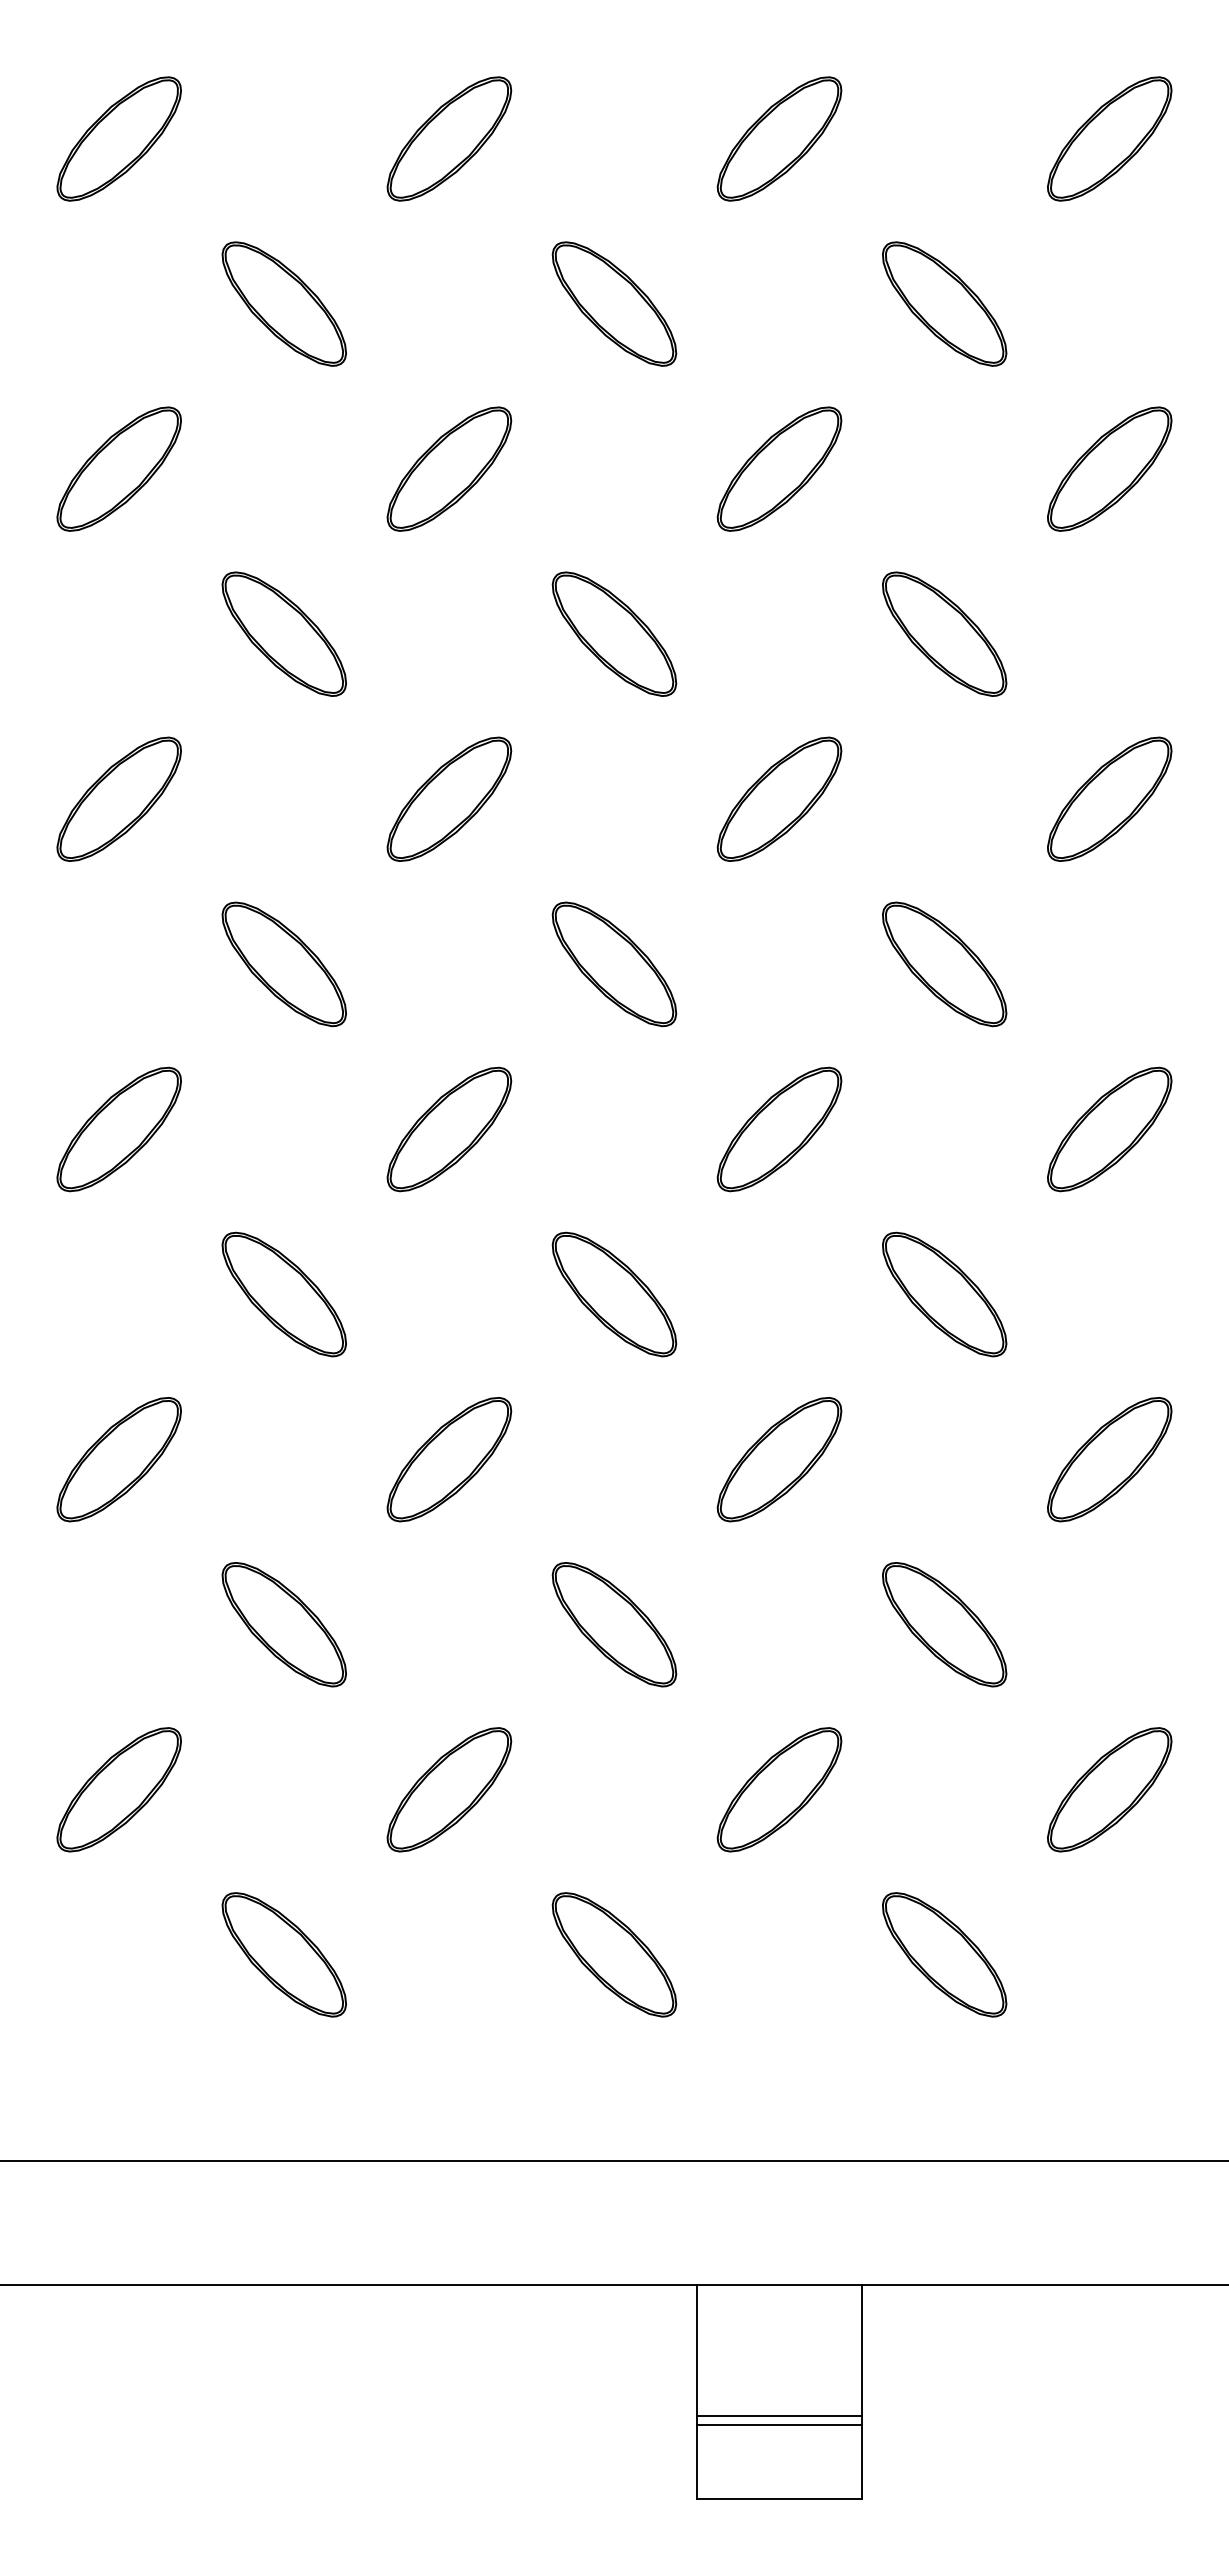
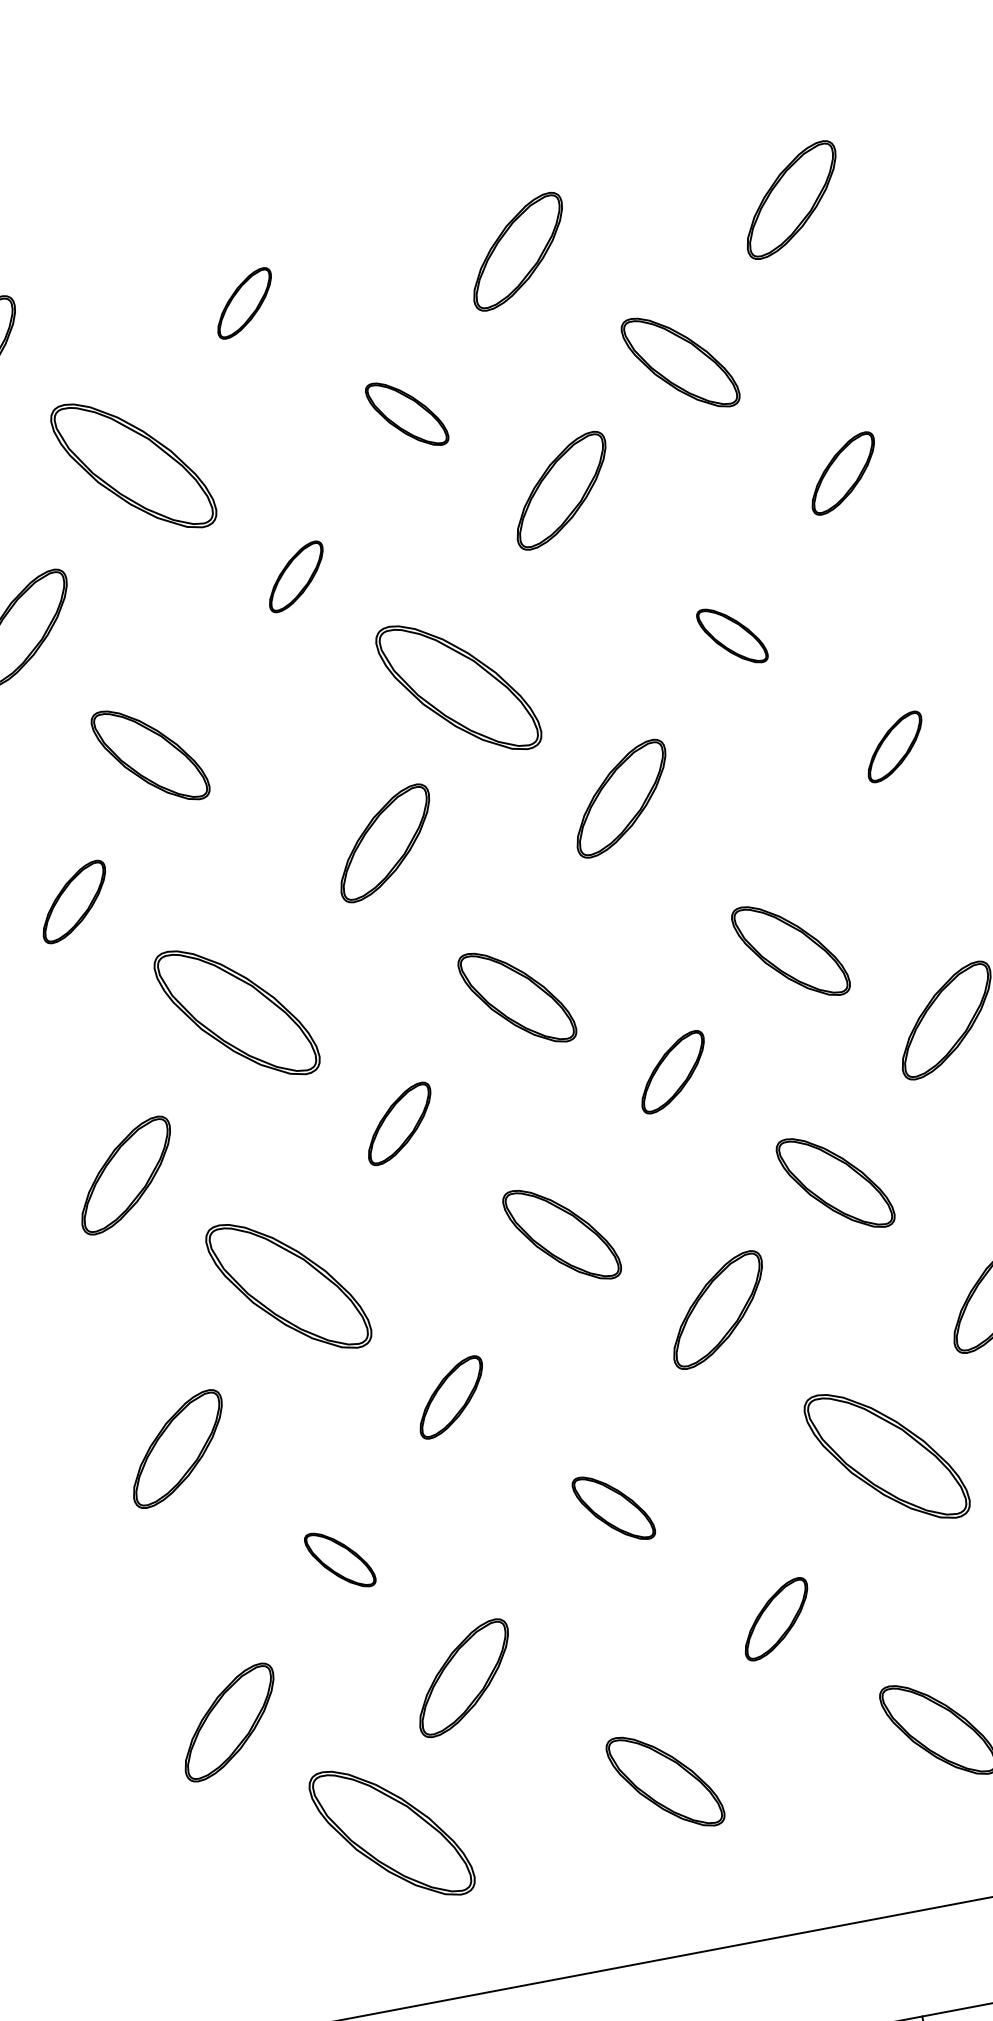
part: (449, 138) -> (244, 303), size x0.6
part: (283, 303) -> (132, 465), size x1.4
part: (614, 303) -> (407, 413), size x0.7
part: (449, 468) -> (296, 576), size x0.6
part: (779, 468) -> (561, 490), moved
part: (1109, 468) -> (842, 473), size x0.7
part: (283, 633) -> (149, 755), moved
part: (614, 633) -> (458, 687), size x1.4
part: (944, 633) -> (732, 635), size x0.6
part: (118, 798) -> (73, 901), size x0.7
part: (449, 798) -> (385, 842), moved
part: (1109, 798) -> (894, 746), size x0.6
part: (283, 964) -> (236, 1013), size x1.4
part: (614, 964) -> (517, 997), moved
part: (944, 964) -> (790, 951), moved
part: (449, 1129) -> (399, 1123), size x0.7
part: (779, 1129) -> (673, 1072), size x0.7
part: (283, 1294) -> (288, 1286), size x1.4
part: (449, 1459) -> (451, 1397), size x0.7
part: (779, 1459) -> (717, 1309), moved
part: (283, 1624) -> (339, 1559), size x0.6
part: (614, 1624) -> (613, 1508), size x0.7
part: (944, 1624) -> (887, 1456), size x1.4
part: (449, 1789) -> (464, 1677), moved
part: (779, 1789) -> (776, 1618), size x0.7
part: (283, 1954) -> (391, 1833), size x1.4

